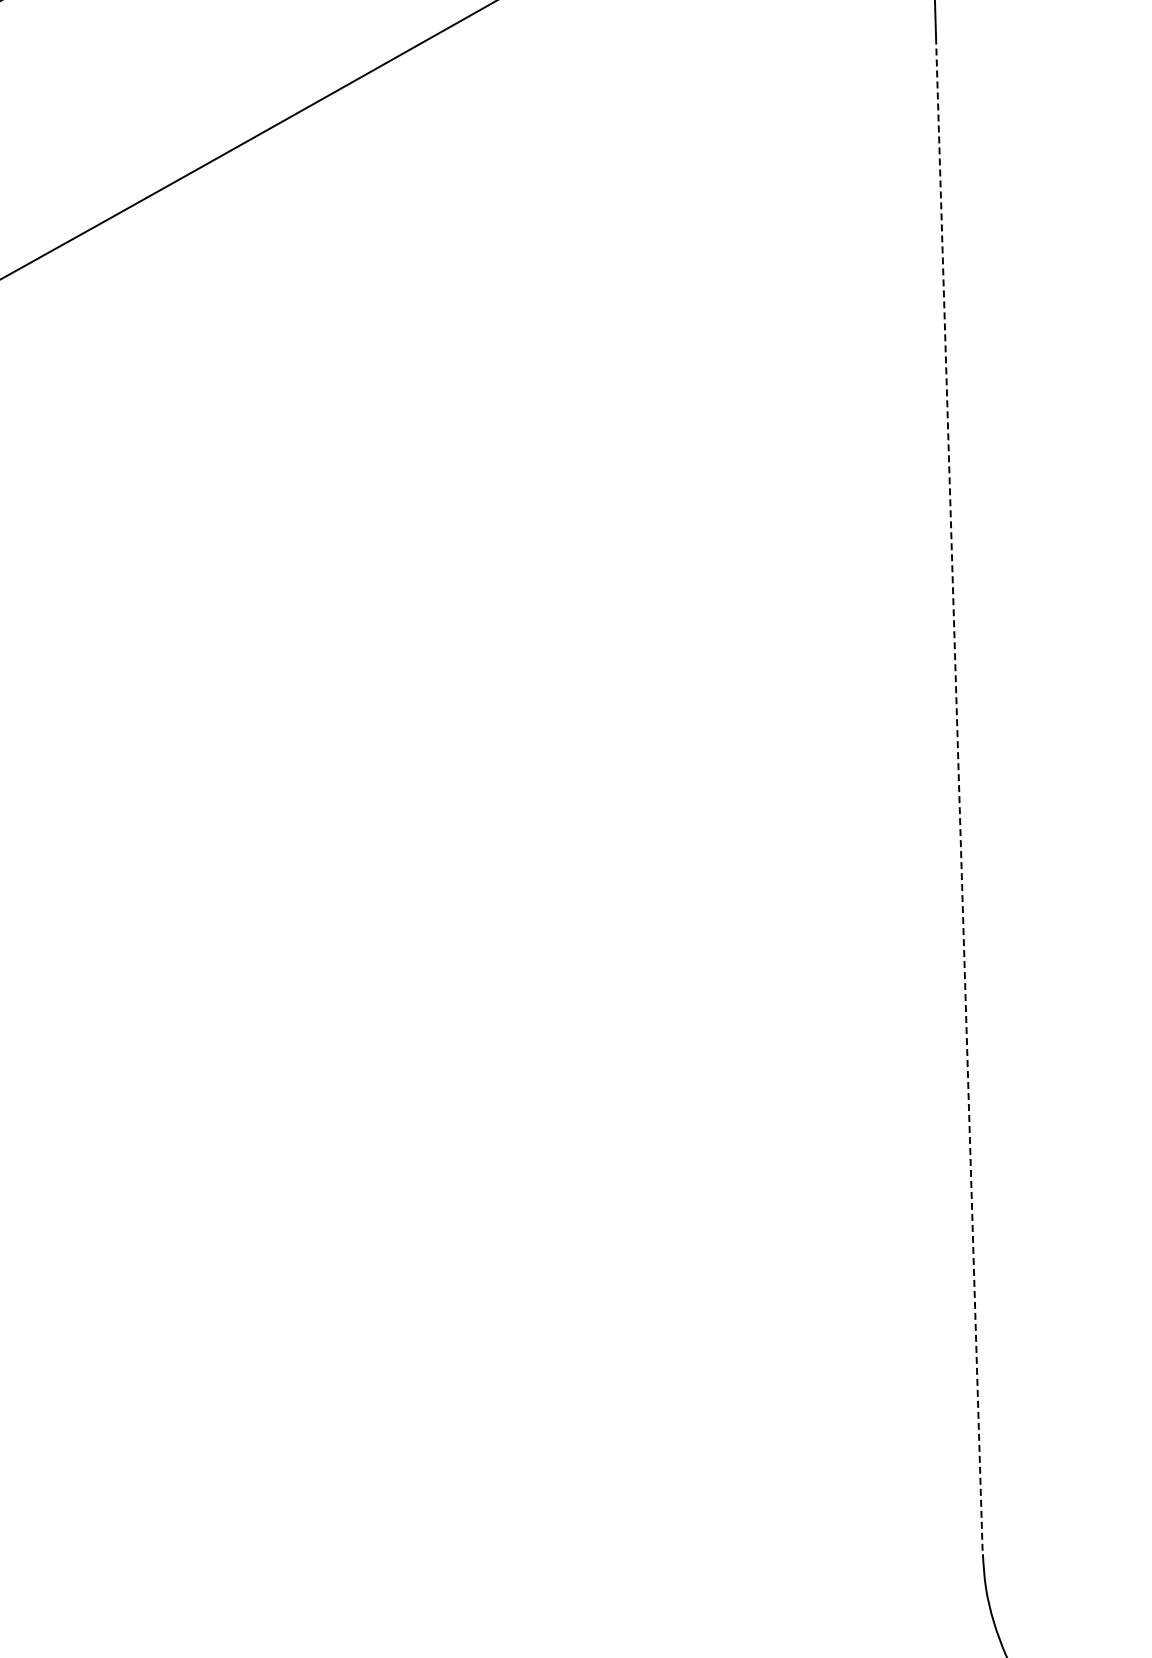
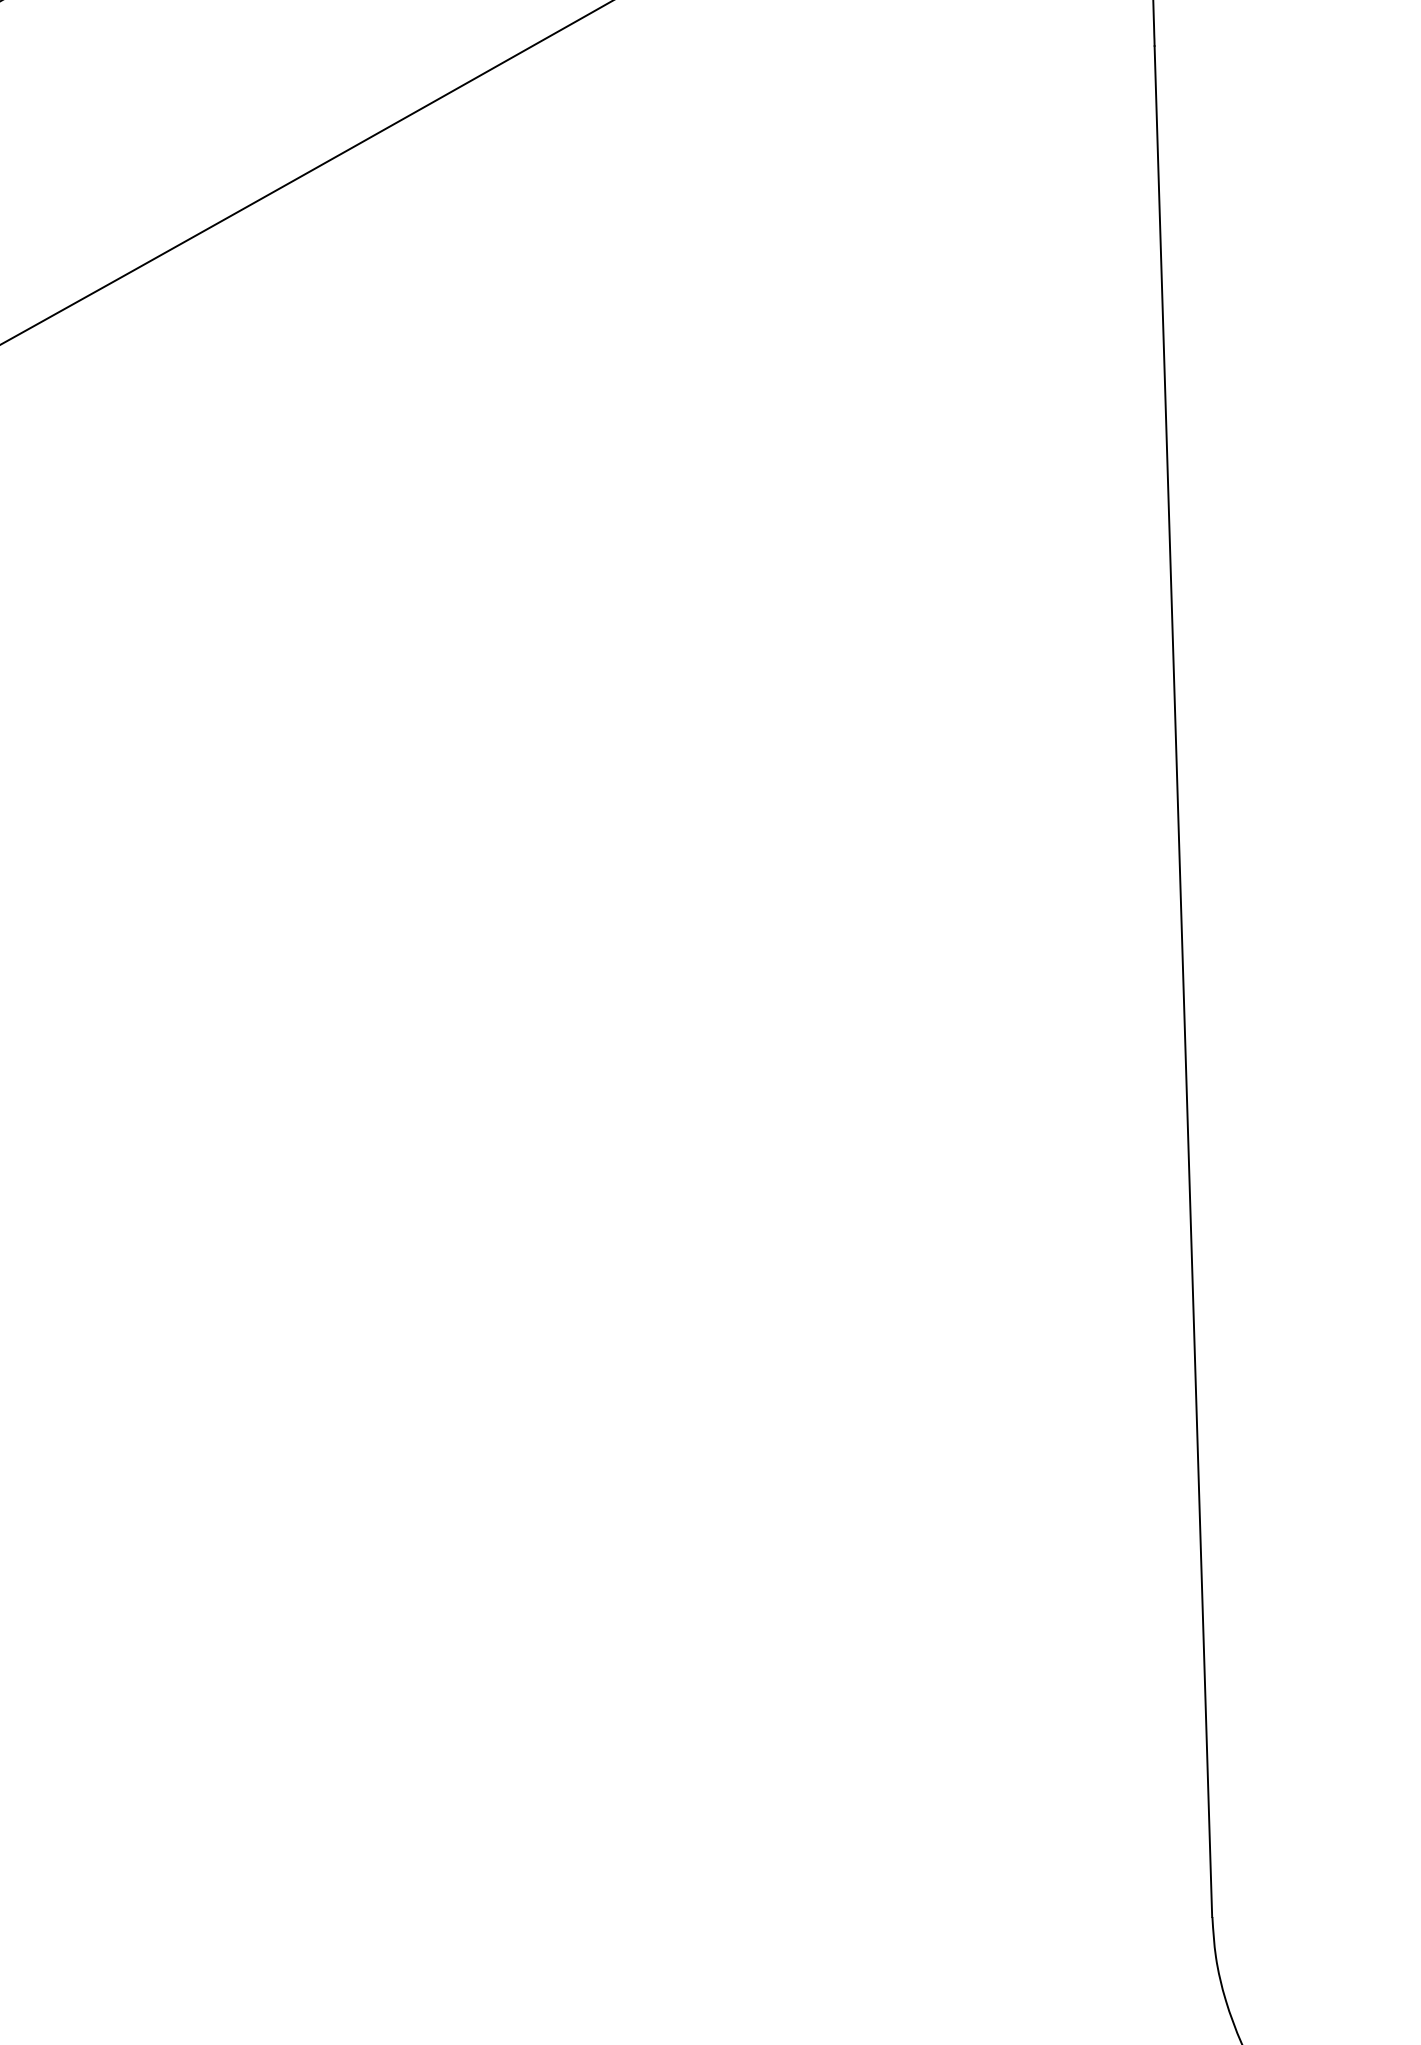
line: (959, 795) -> (1183, 981), dashed -> solid

